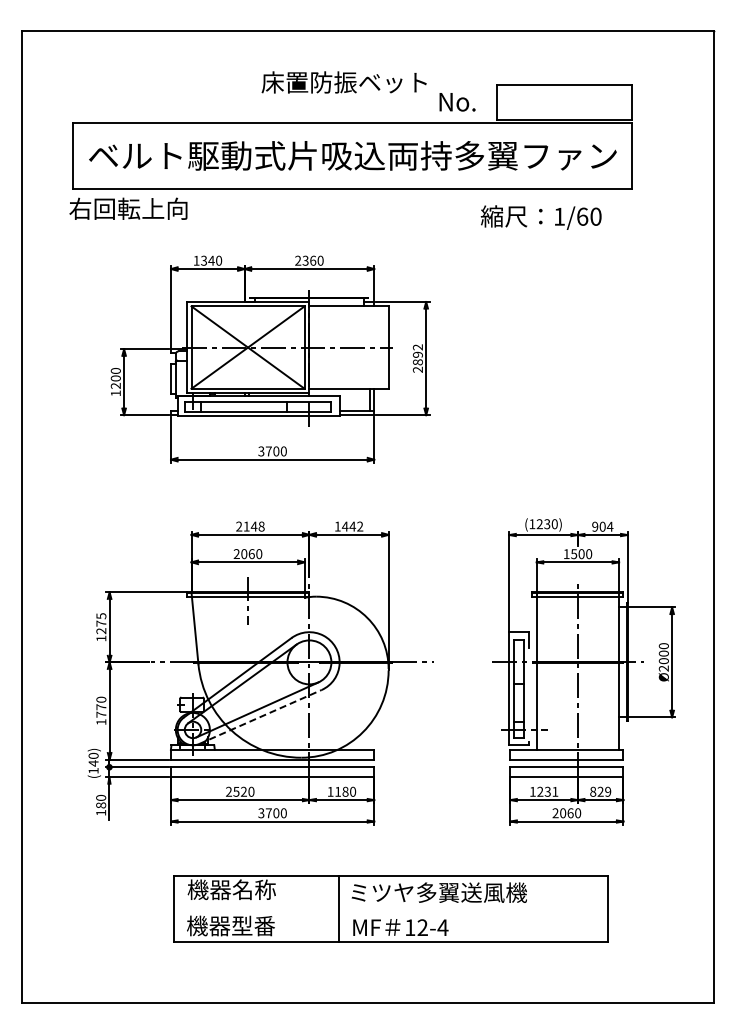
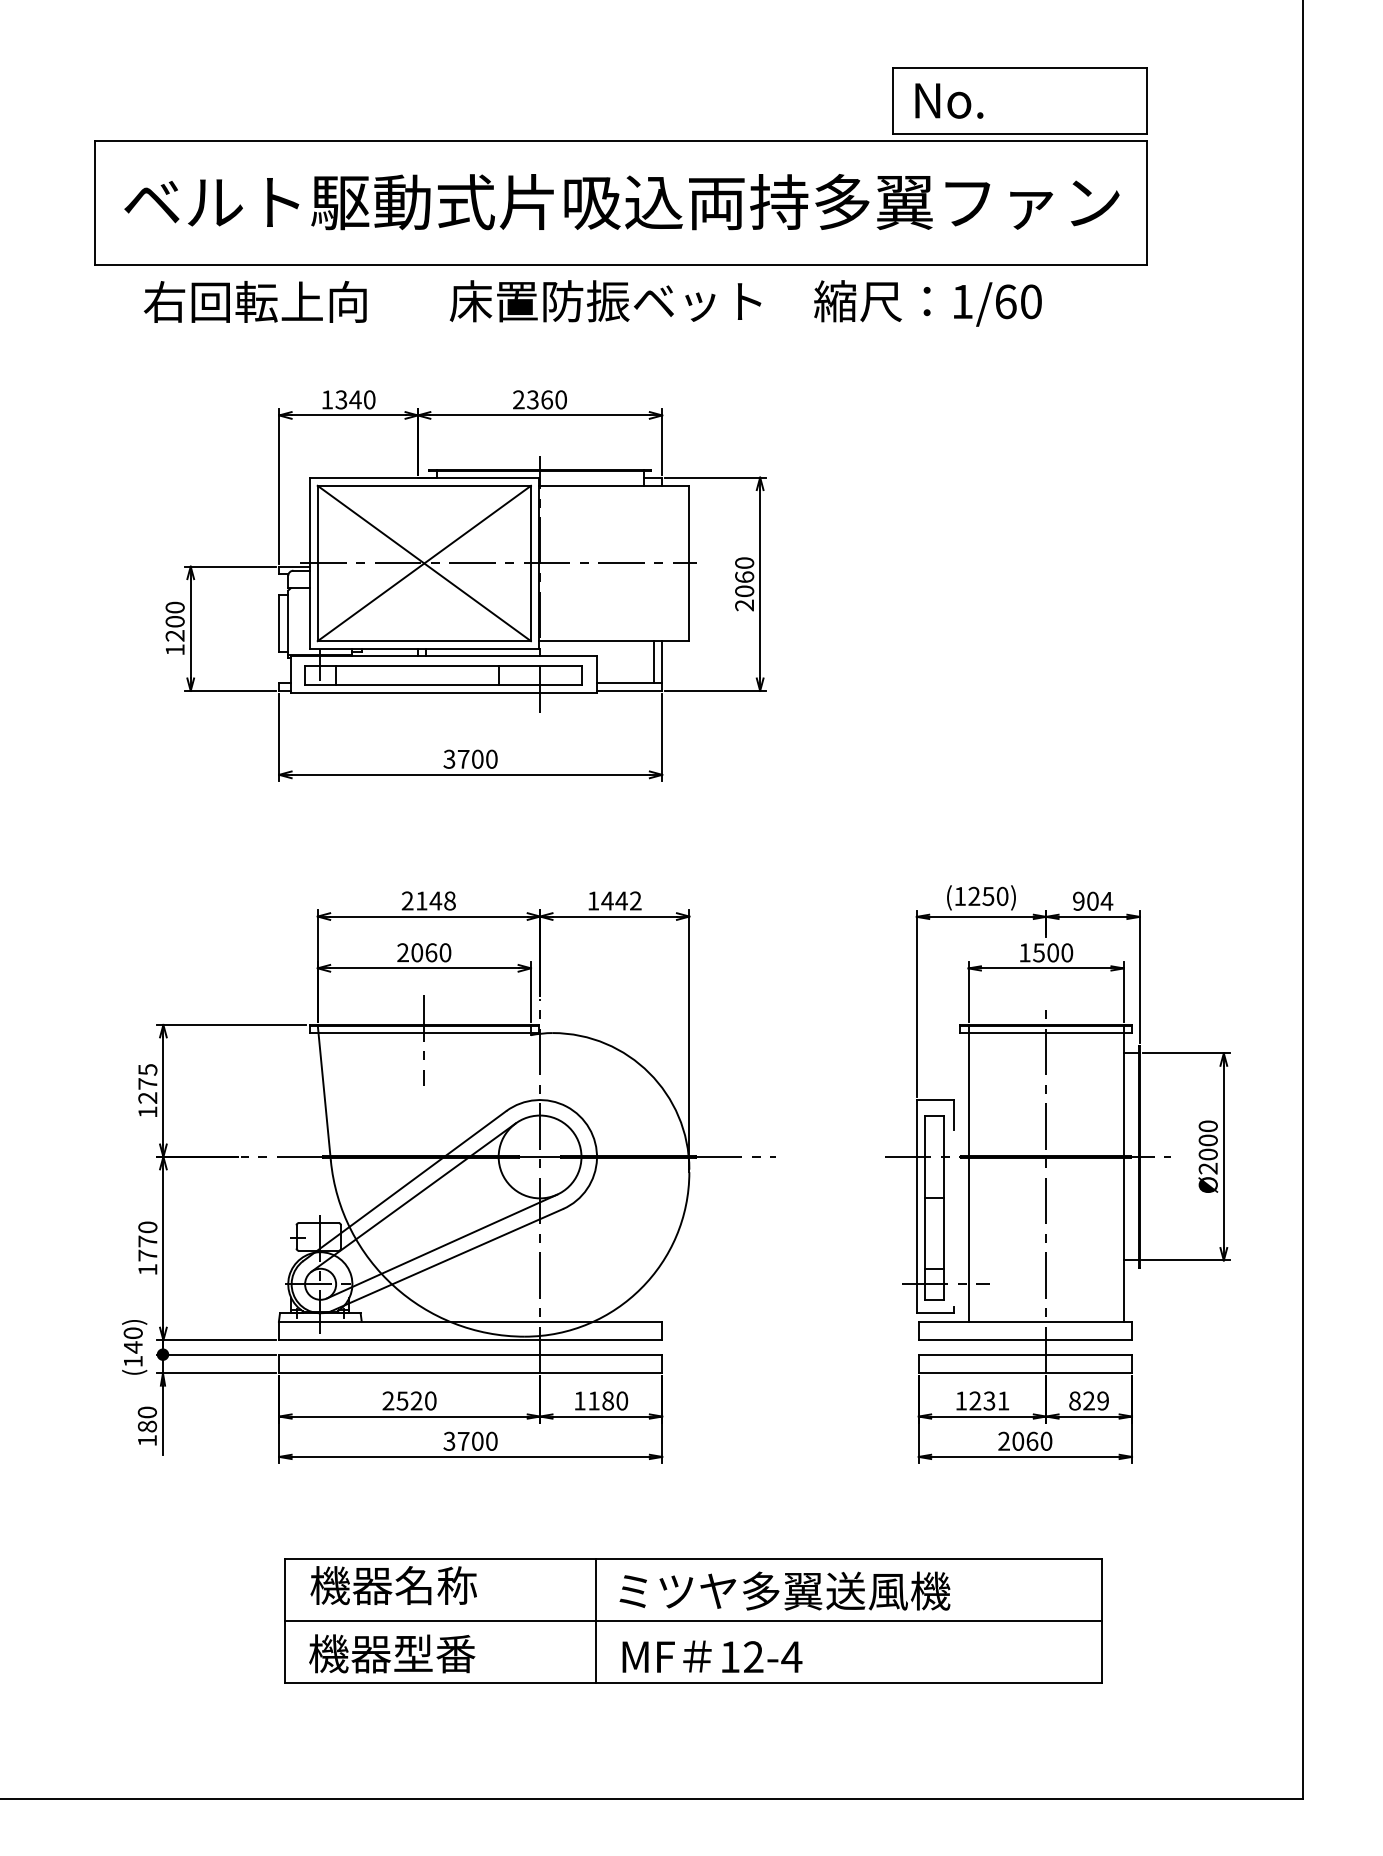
text: (343, 82) -> (604, 301), moved
text: (457, 102) -> (949, 101), moved
text: (128, 208) -> (255, 301), moved
text: (540, 217) -> (926, 303), moved
text: (417, 354) -> (743, 576), 2892 -> 2060
text: (547, 523) -> (988, 895), (1230) -> (1250)
line: (260, 717) -> (447, 1260), dashed -> solid
line: (390, 908) -> (692, 1620), added

